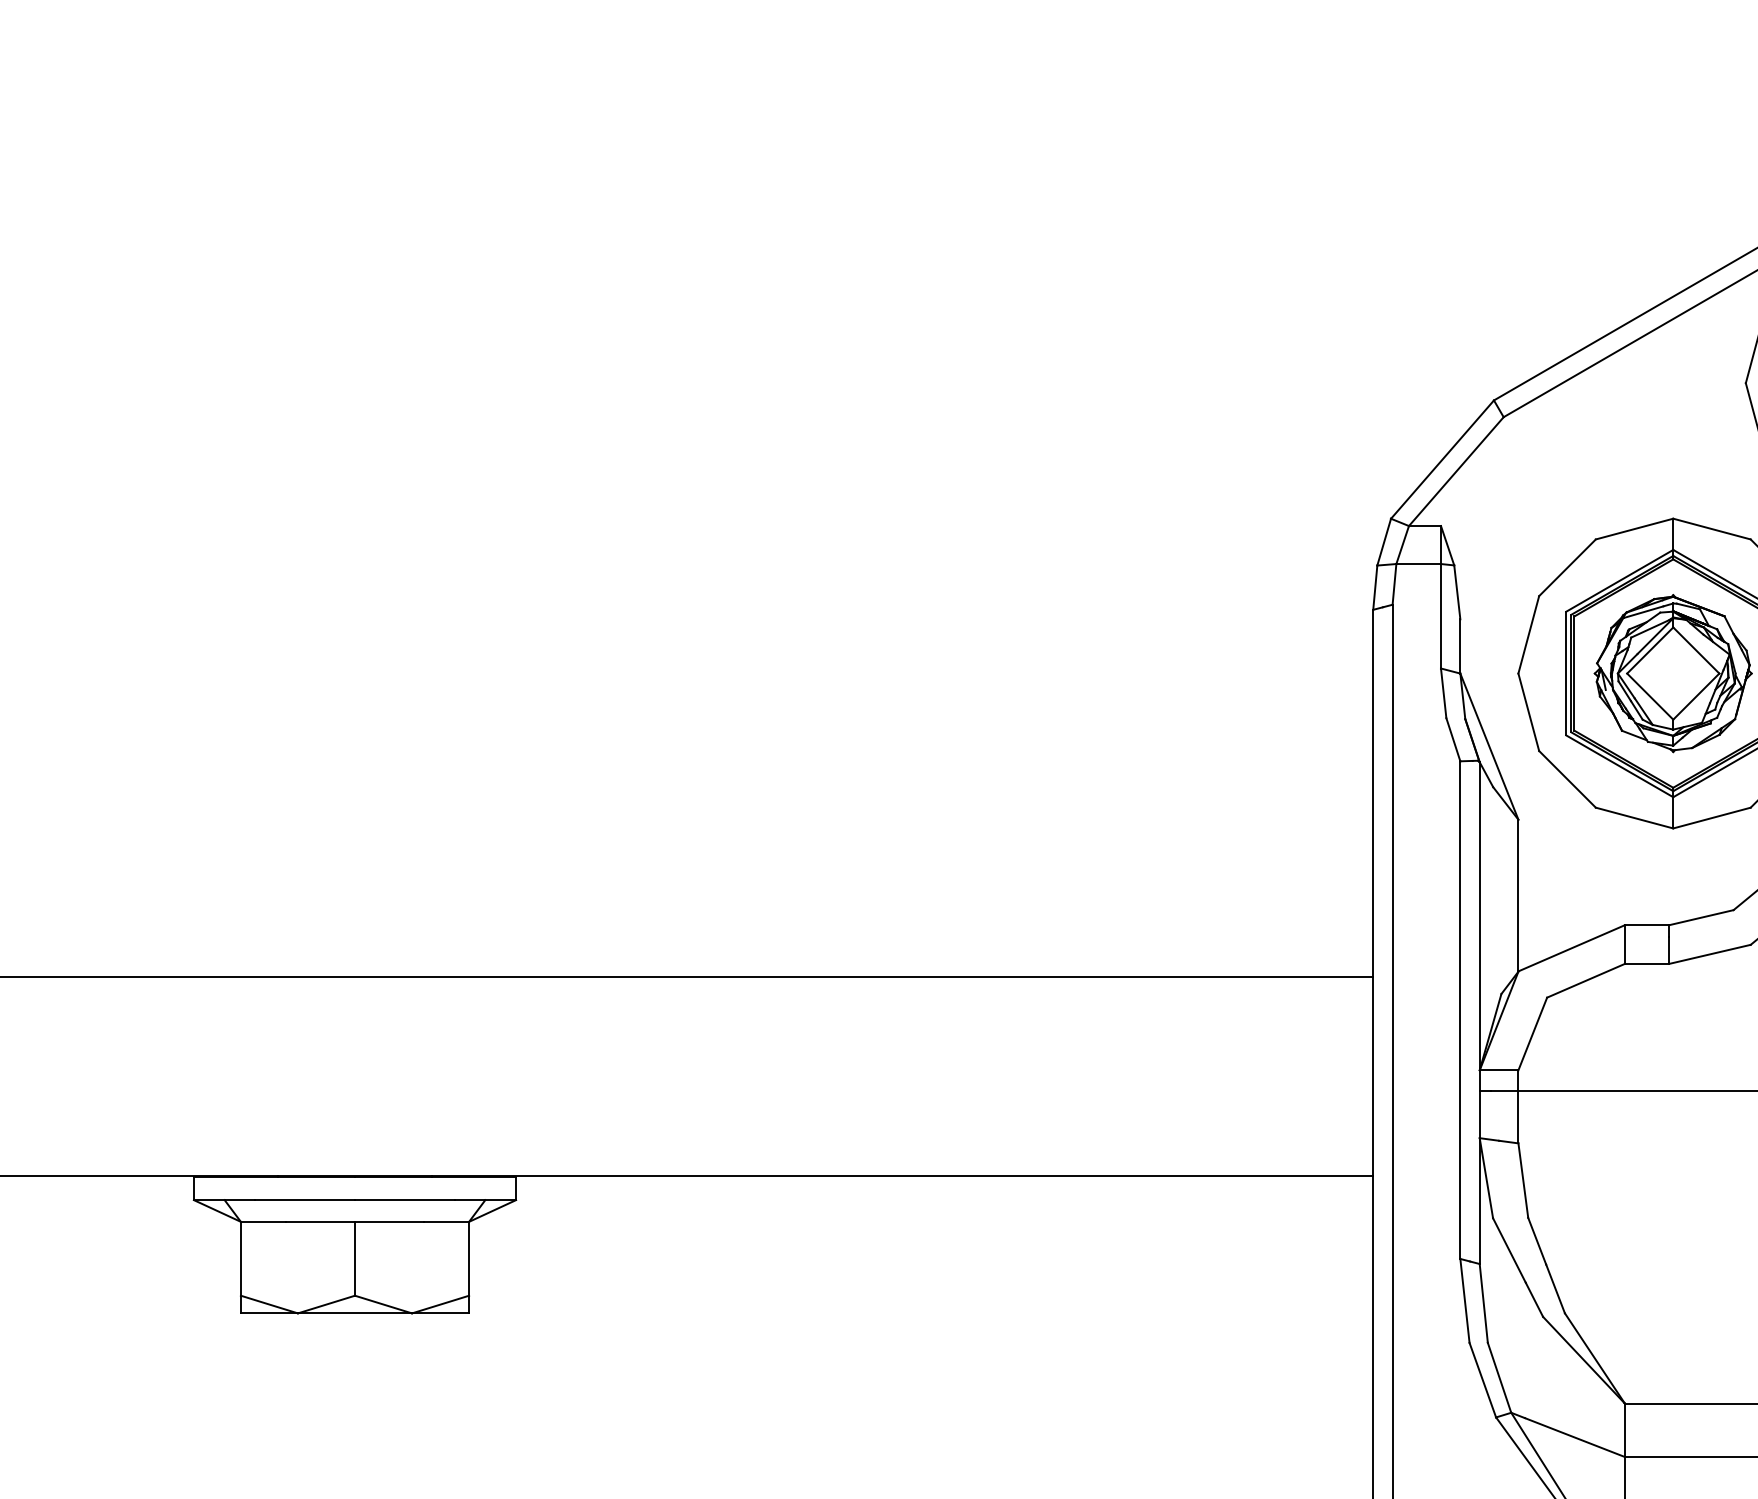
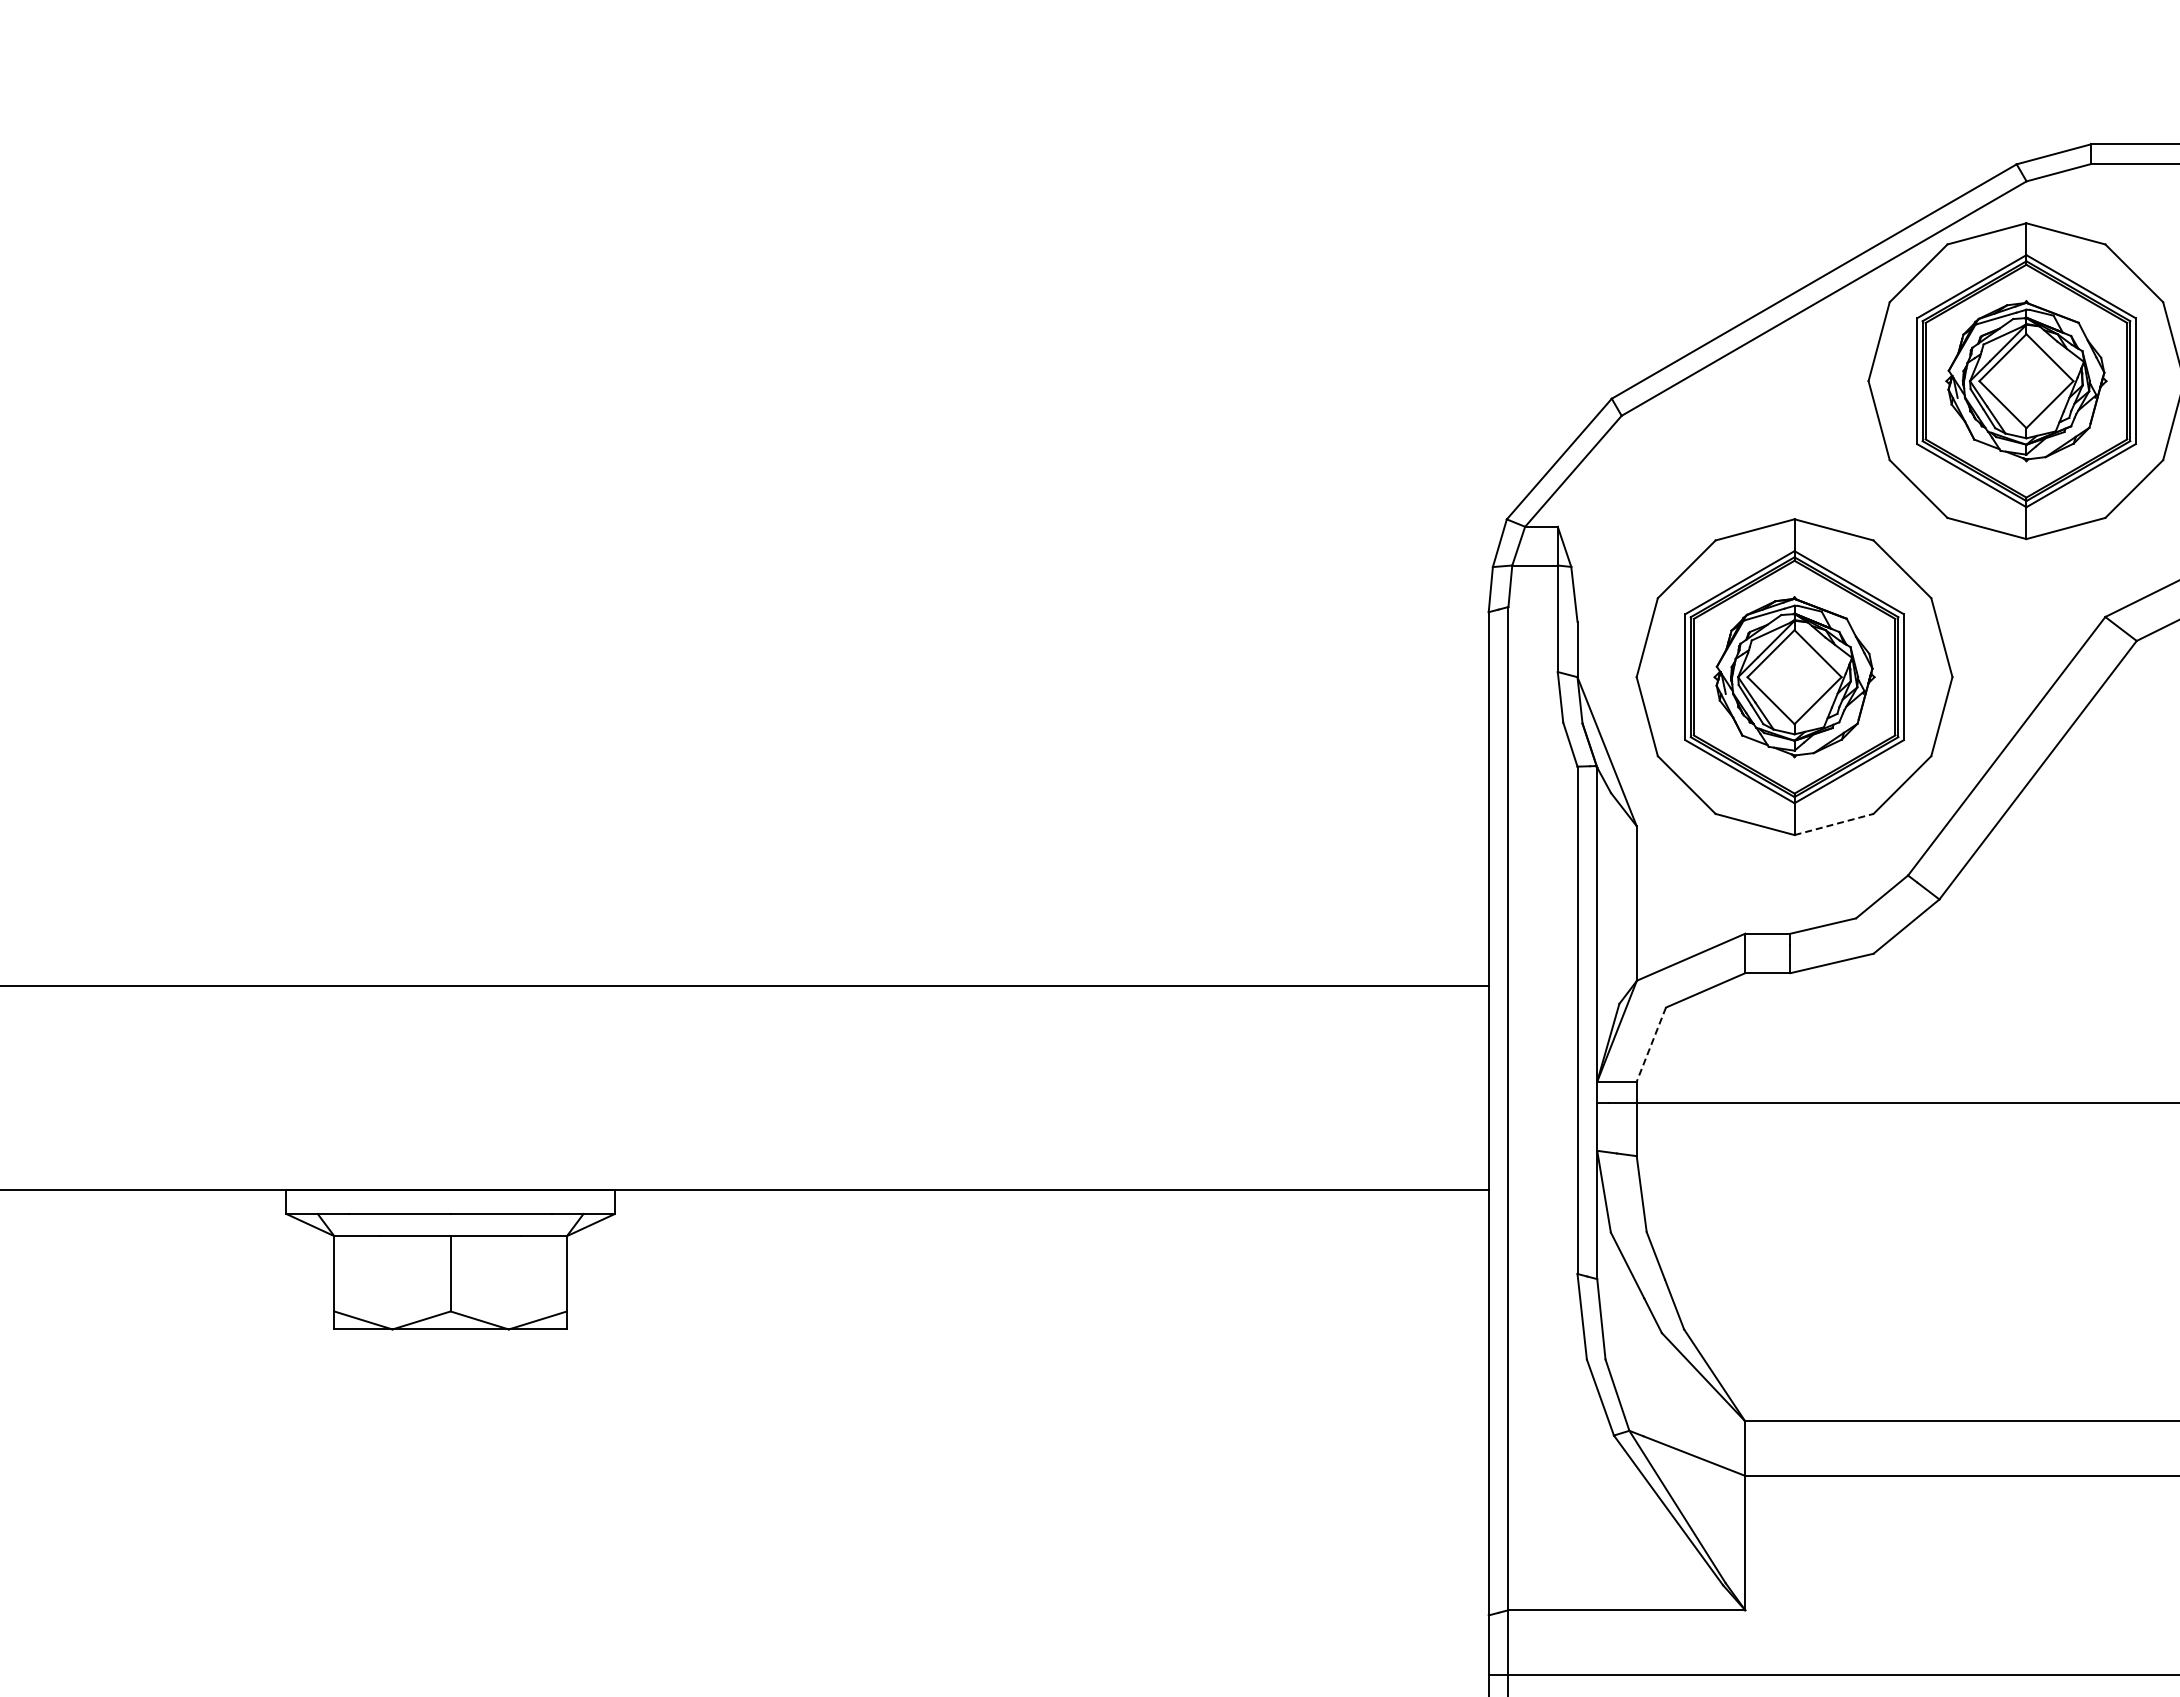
line: (1712, 818) -> (1834, 824), solid -> dashed
line: (1532, 1033) -> (1651, 1044), solid -> dashed

